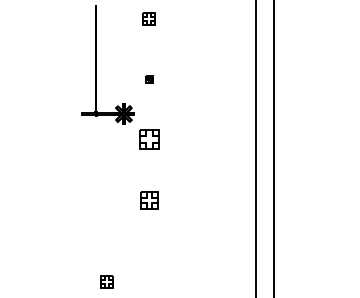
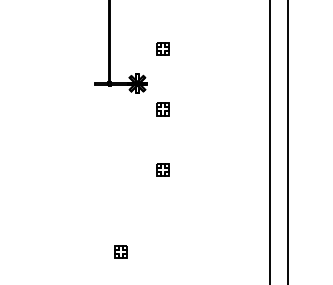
part: (149, 78) -> (163, 48), size x1.67
part: (149, 139) -> (163, 109), size x0.62
part: (149, 199) -> (163, 169), size x0.71

